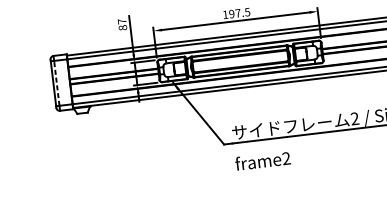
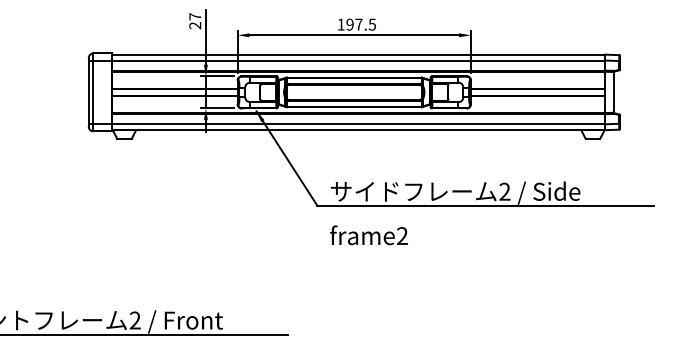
text: (123, 27) -> (195, 25), 87 -> 27
line: (56, 83) -> (93, 92), dashed -> solid

